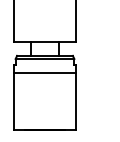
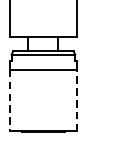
line: (75, 100) -> (76, 99), solid -> dashed
line: (14, 101) -> (10, 100), solid -> dashed

